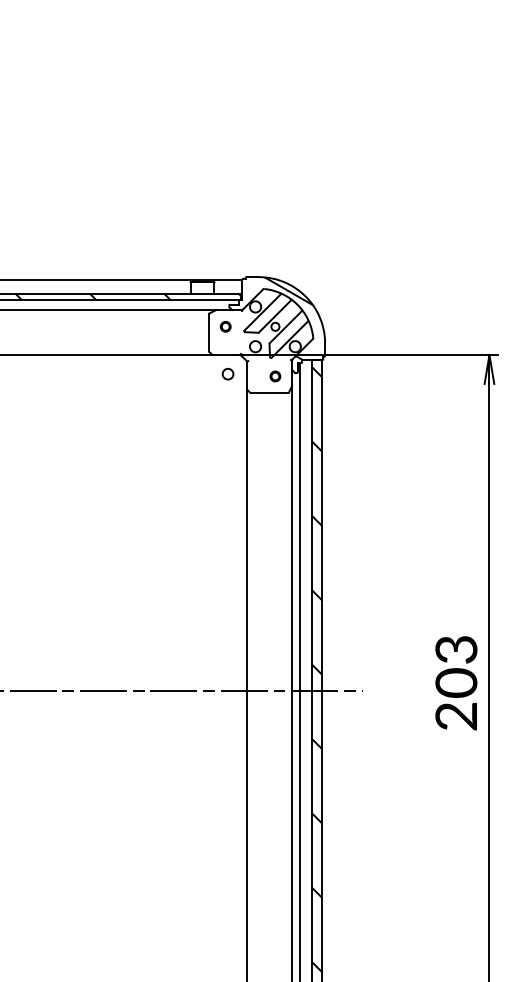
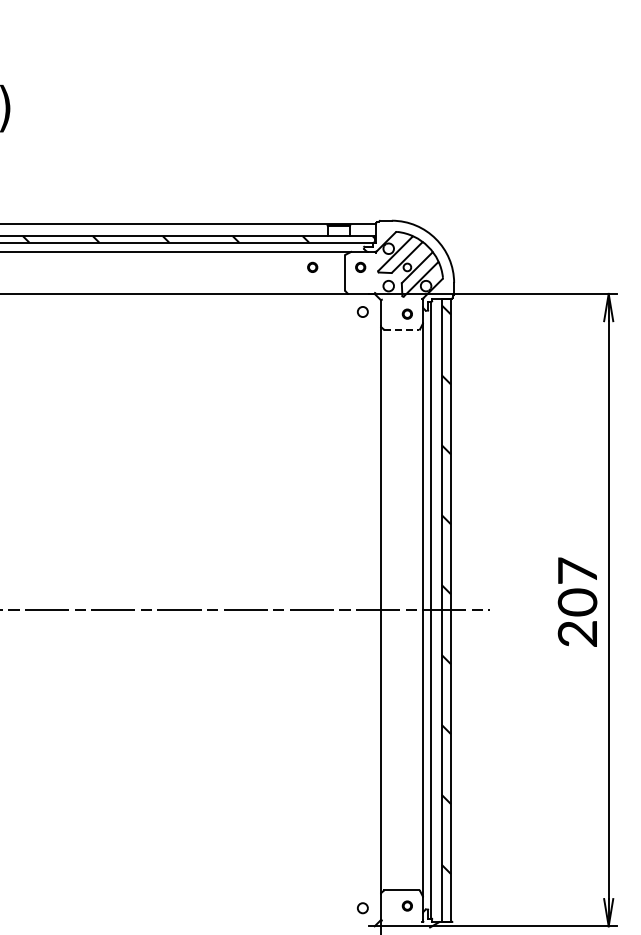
hatch: (288, 318) -> (419, 259), removed
part: (174, 325) -> (312, 266), added
line: (270, 392) -> (402, 329), solid -> dashed
text: (456, 649) -> (577, 570), 203 -> 207

